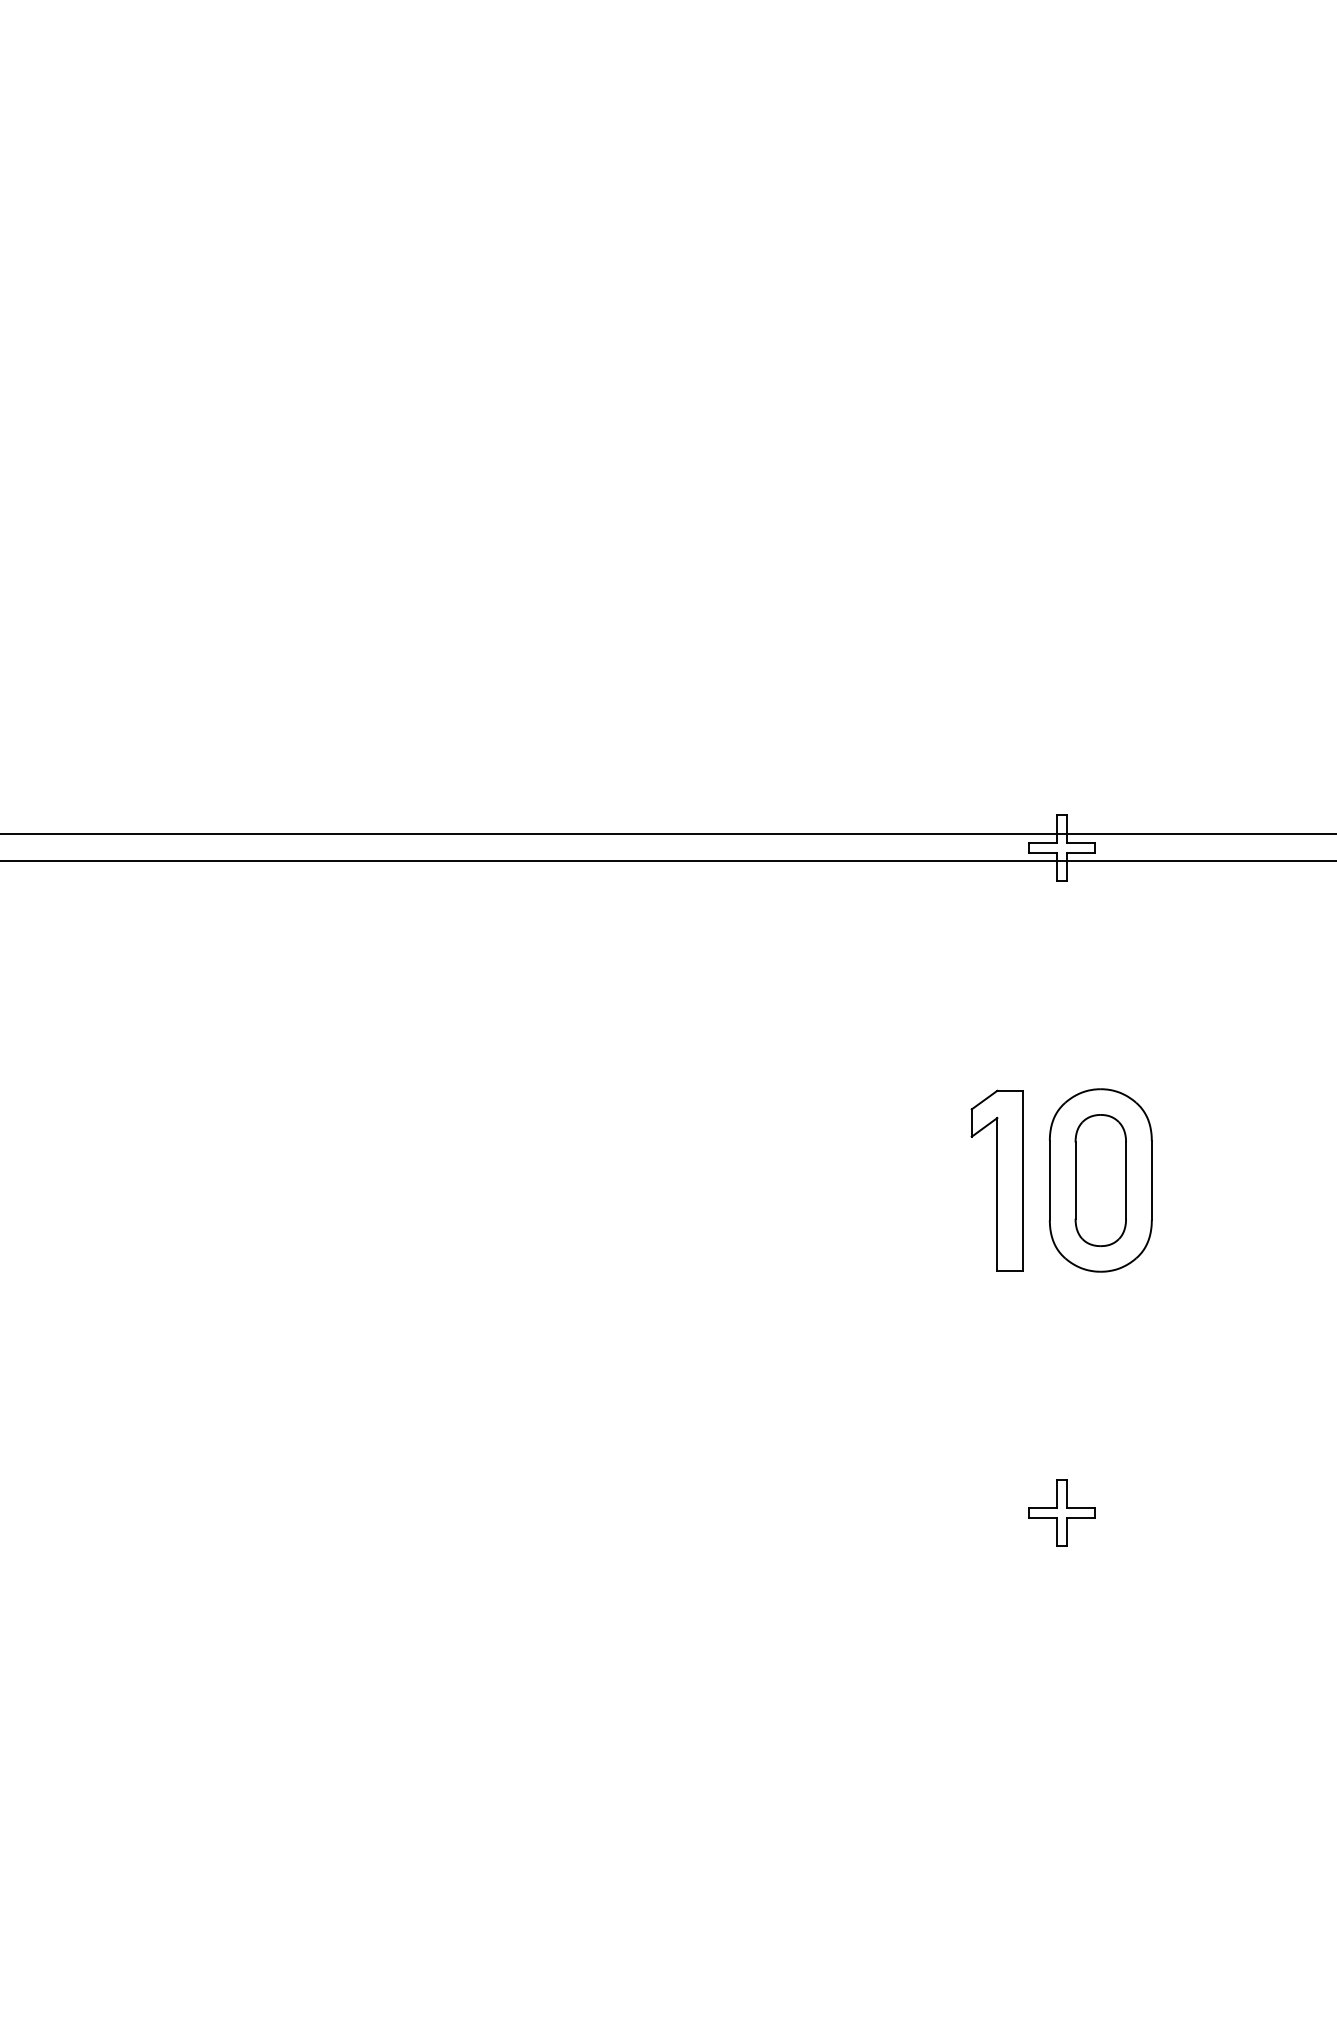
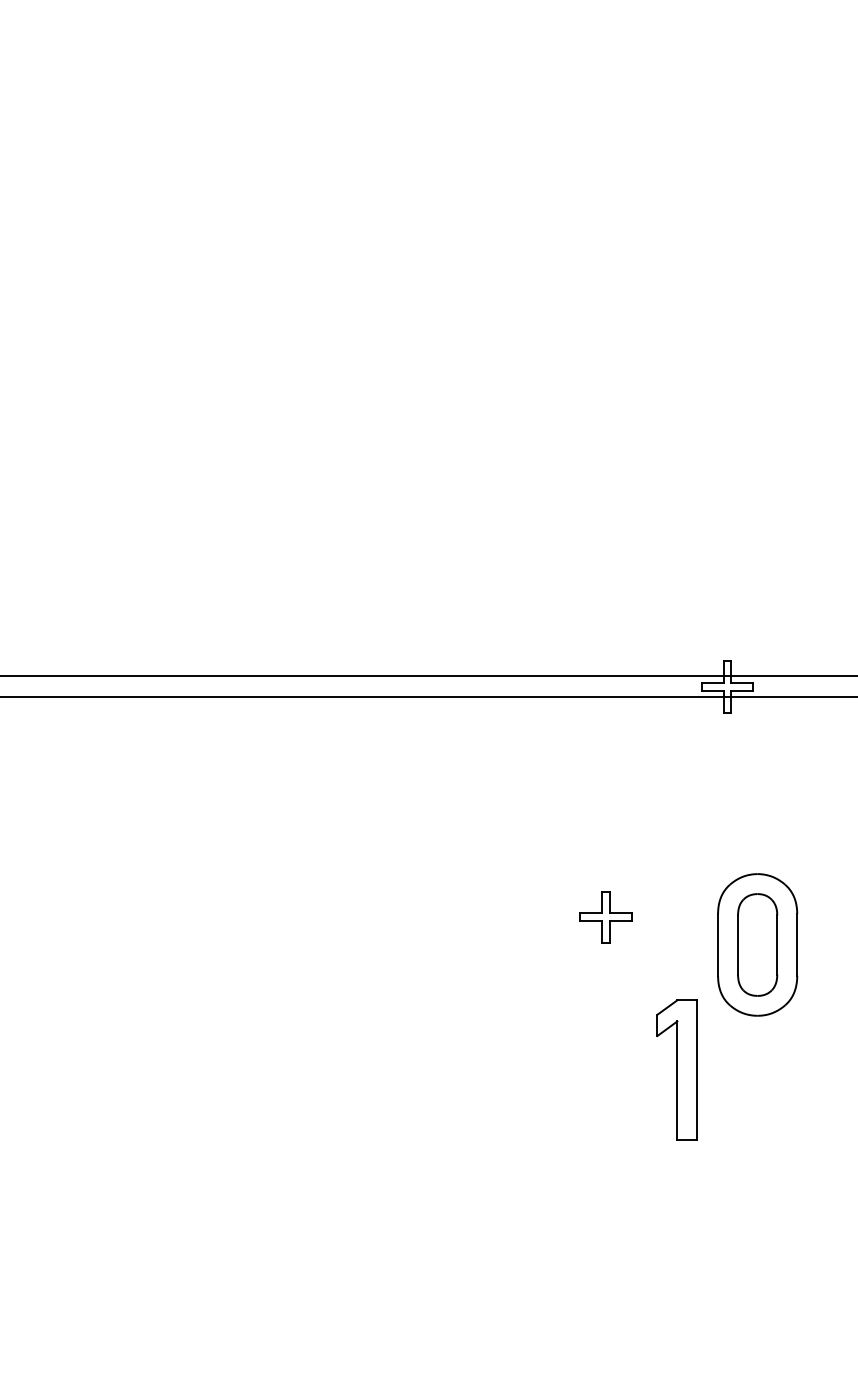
part: (996, 1180) -> (676, 1069), moved
part: (1061, 1512) -> (606, 917), moved

